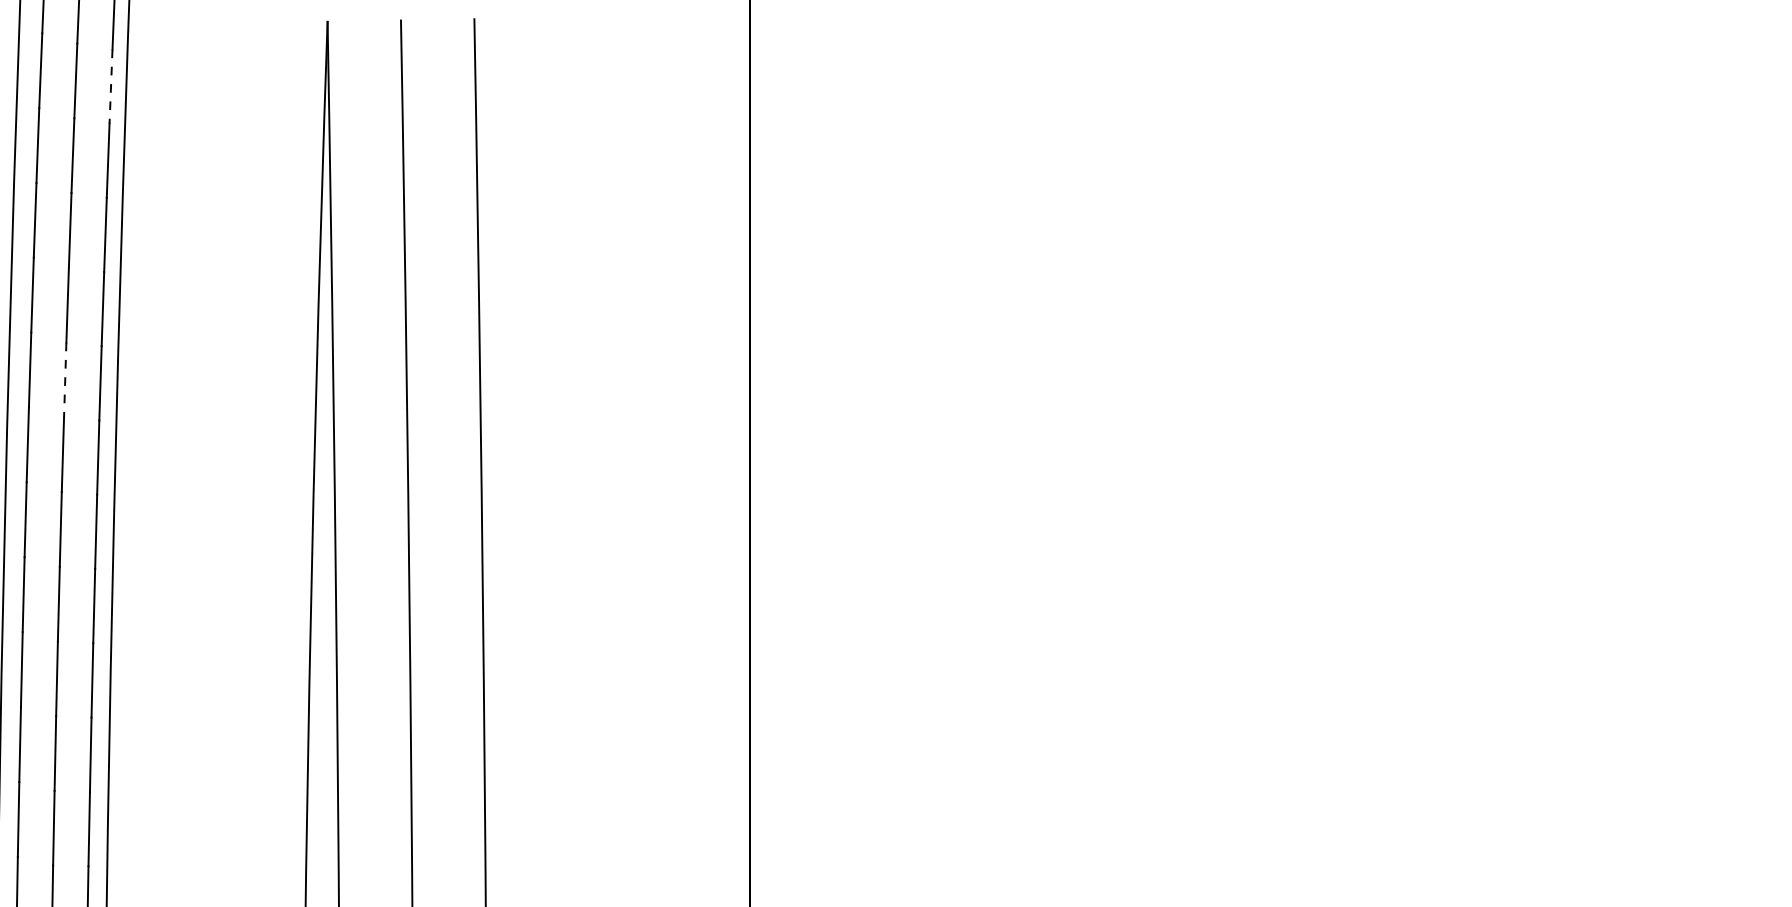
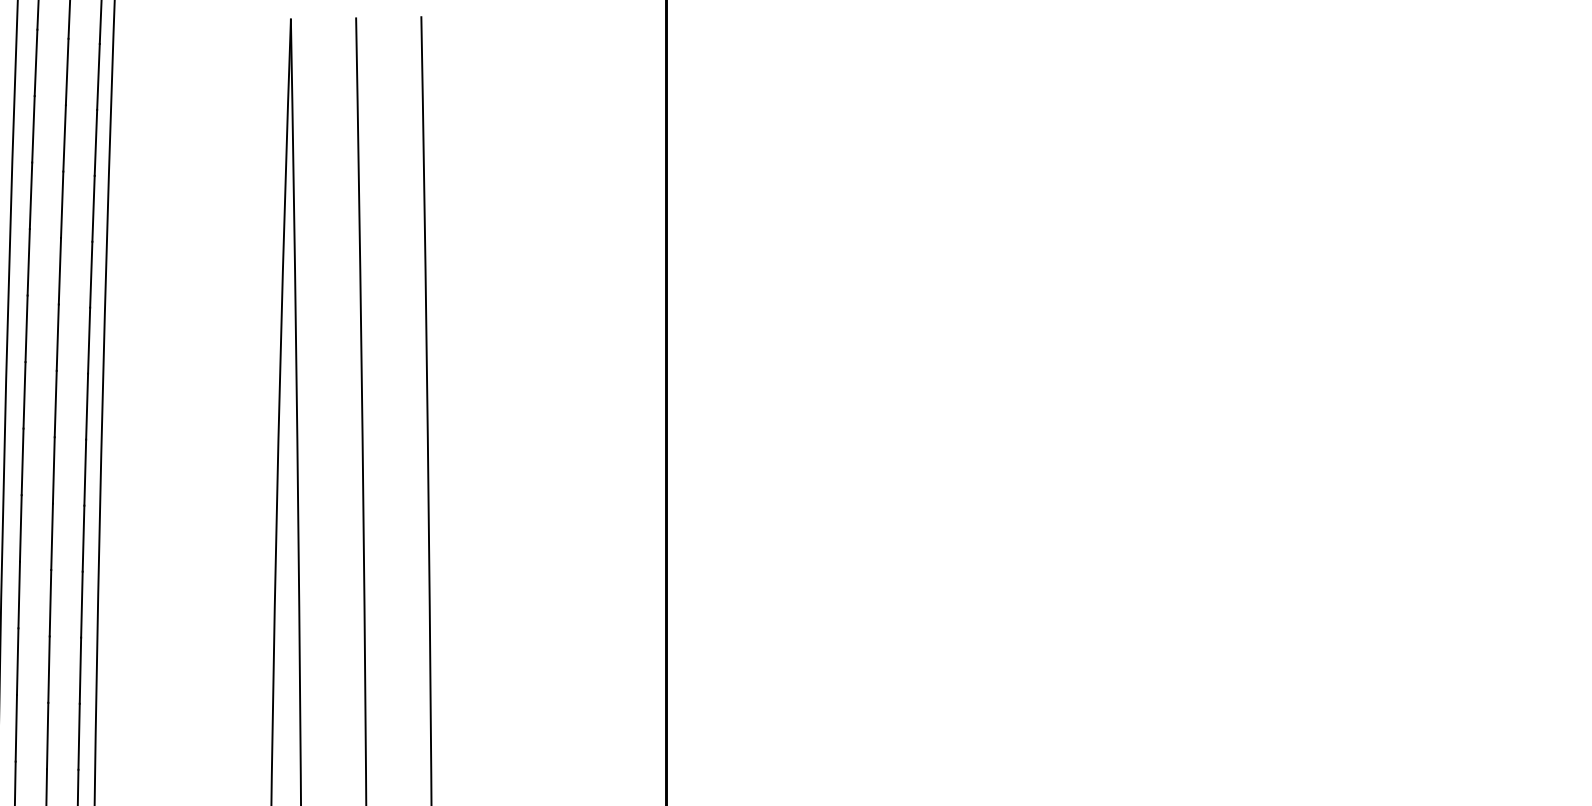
line: (111, 87) -> (98, 77), dashed -> solid
line: (65, 380) -> (58, 338), dashed -> solid

